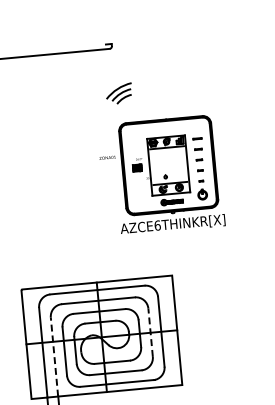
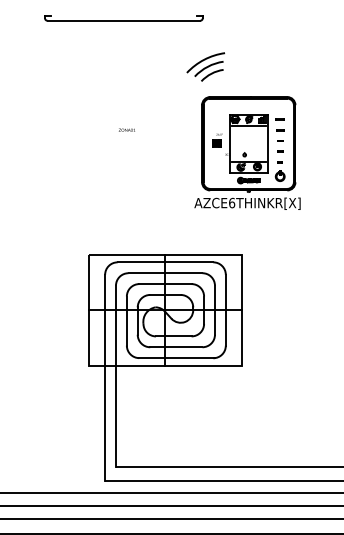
part: (118, 93) -> (205, 66), size x1.43
text: (107, 157) -> (126, 129), moved
line: (150, 333) -> (214, 310), dashed -> solid
line: (53, 356) -> (115, 325), dashed -> solid

